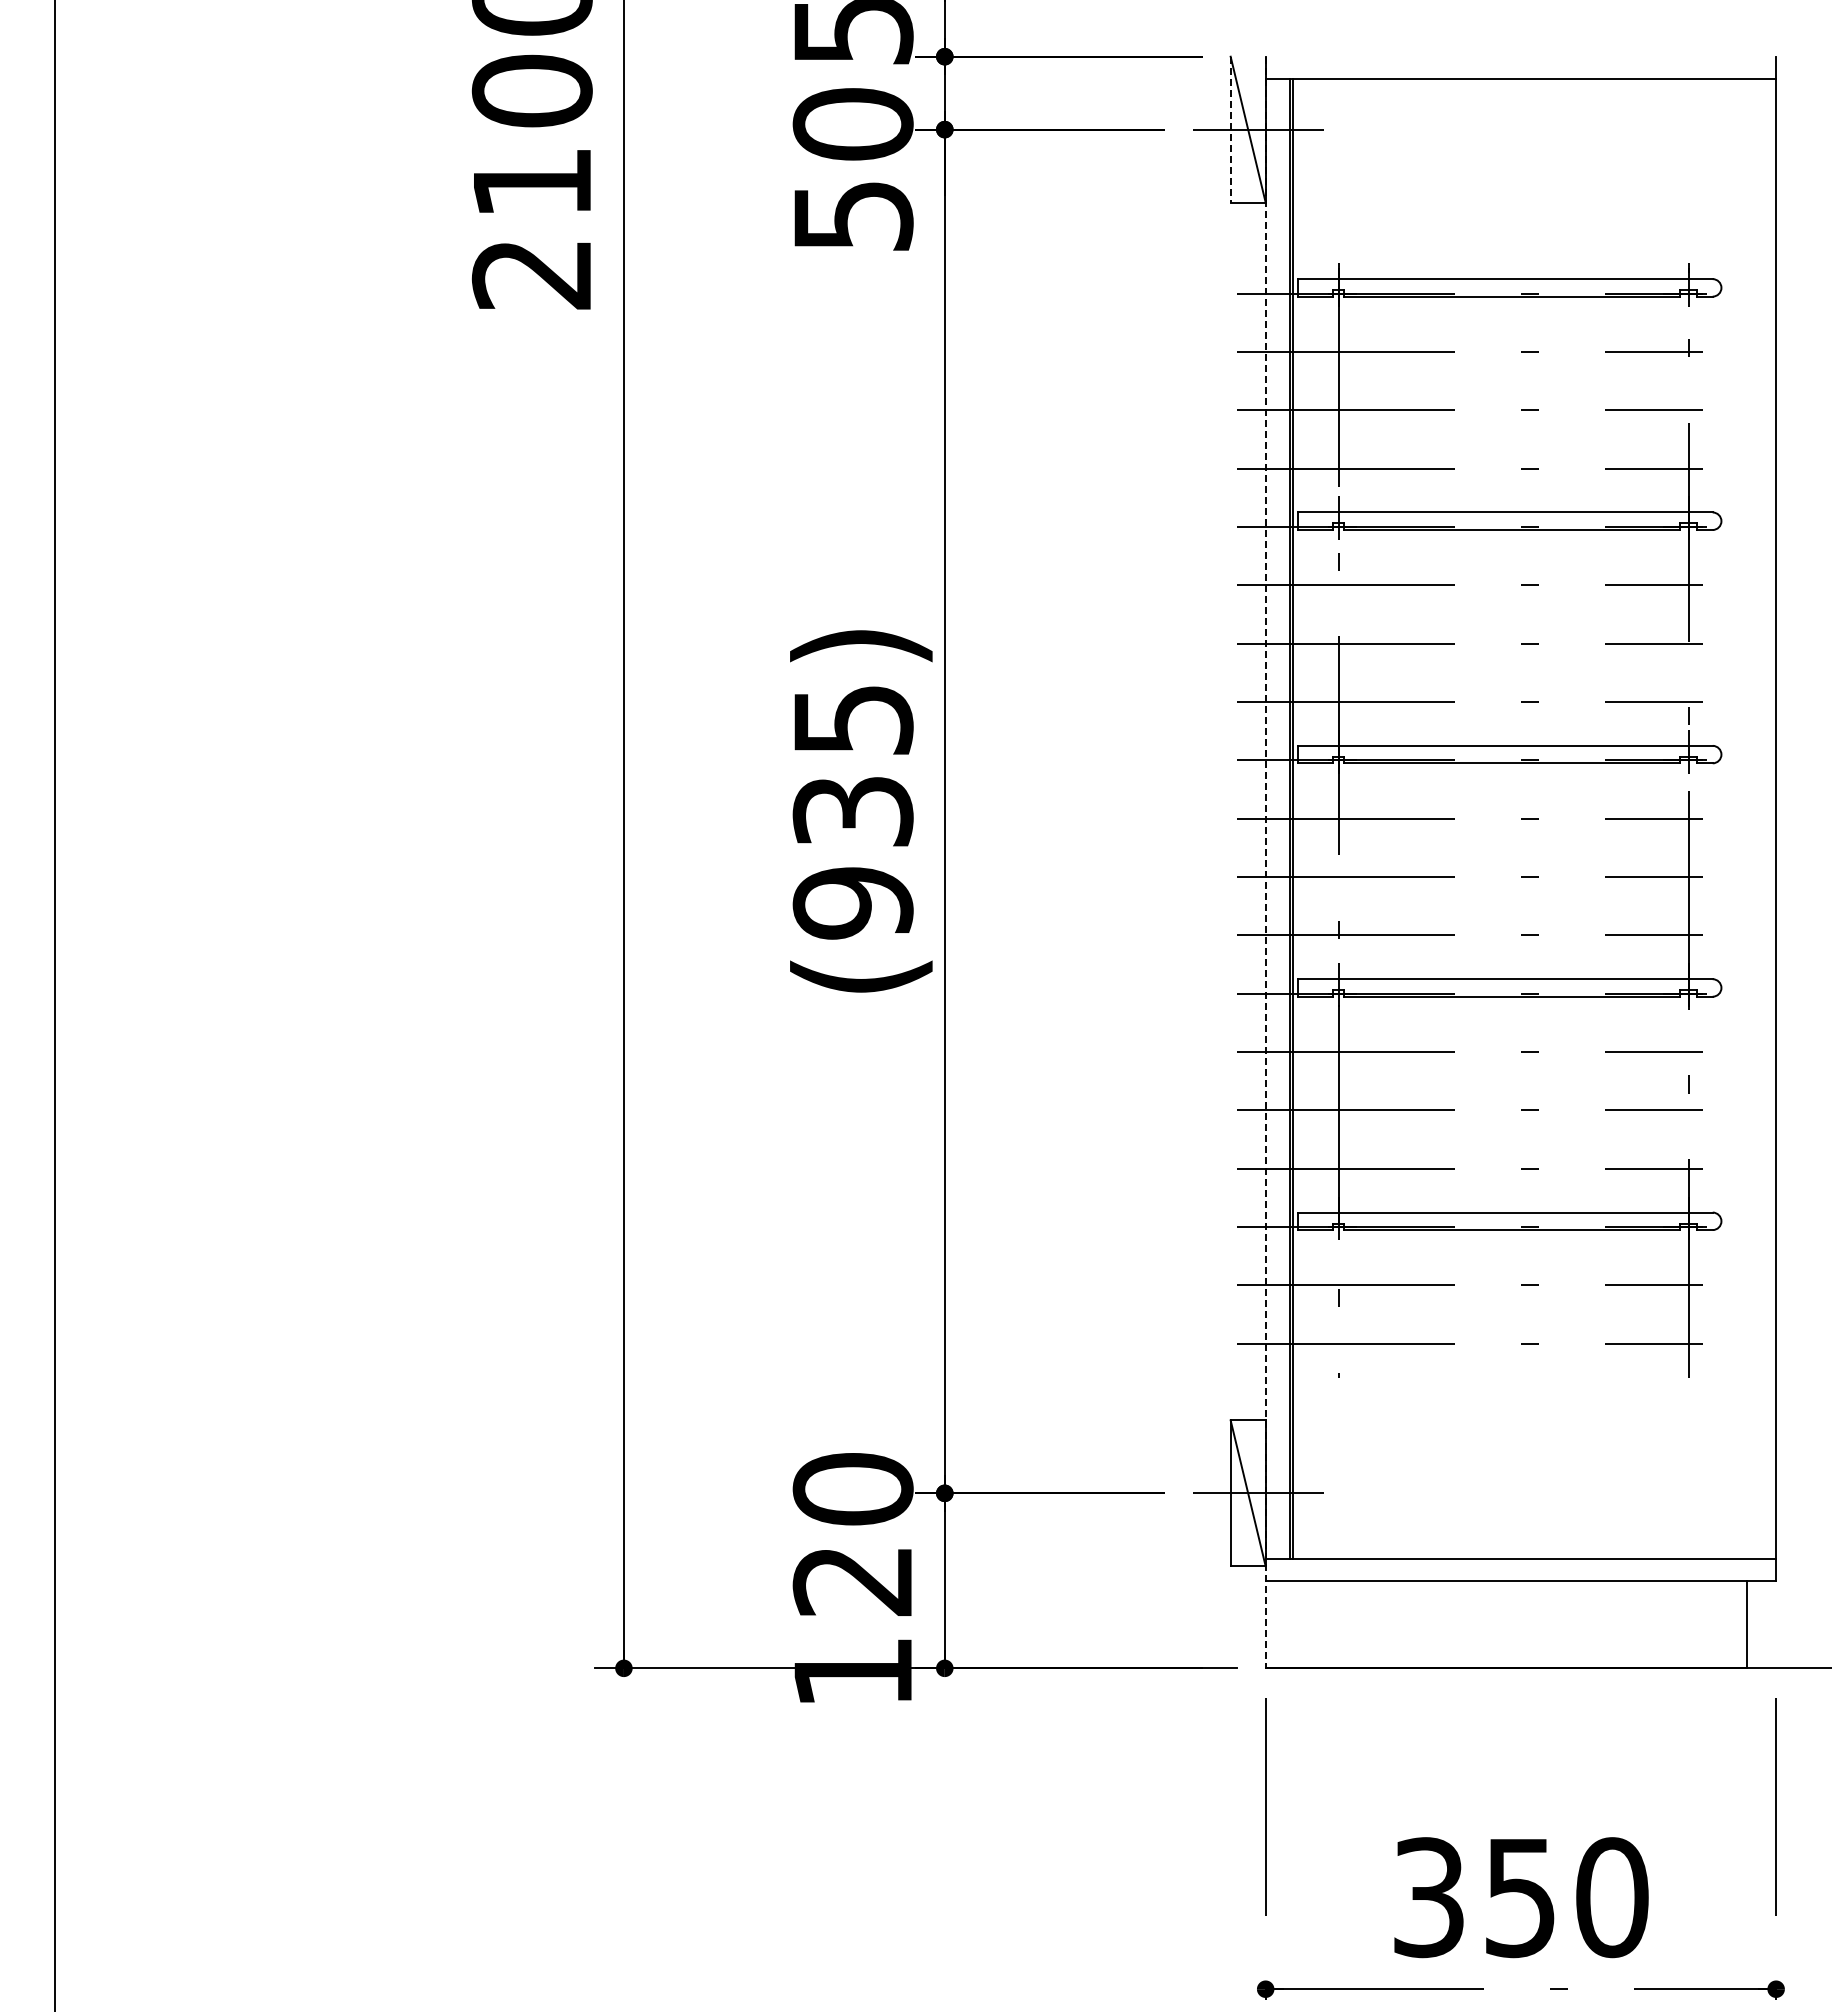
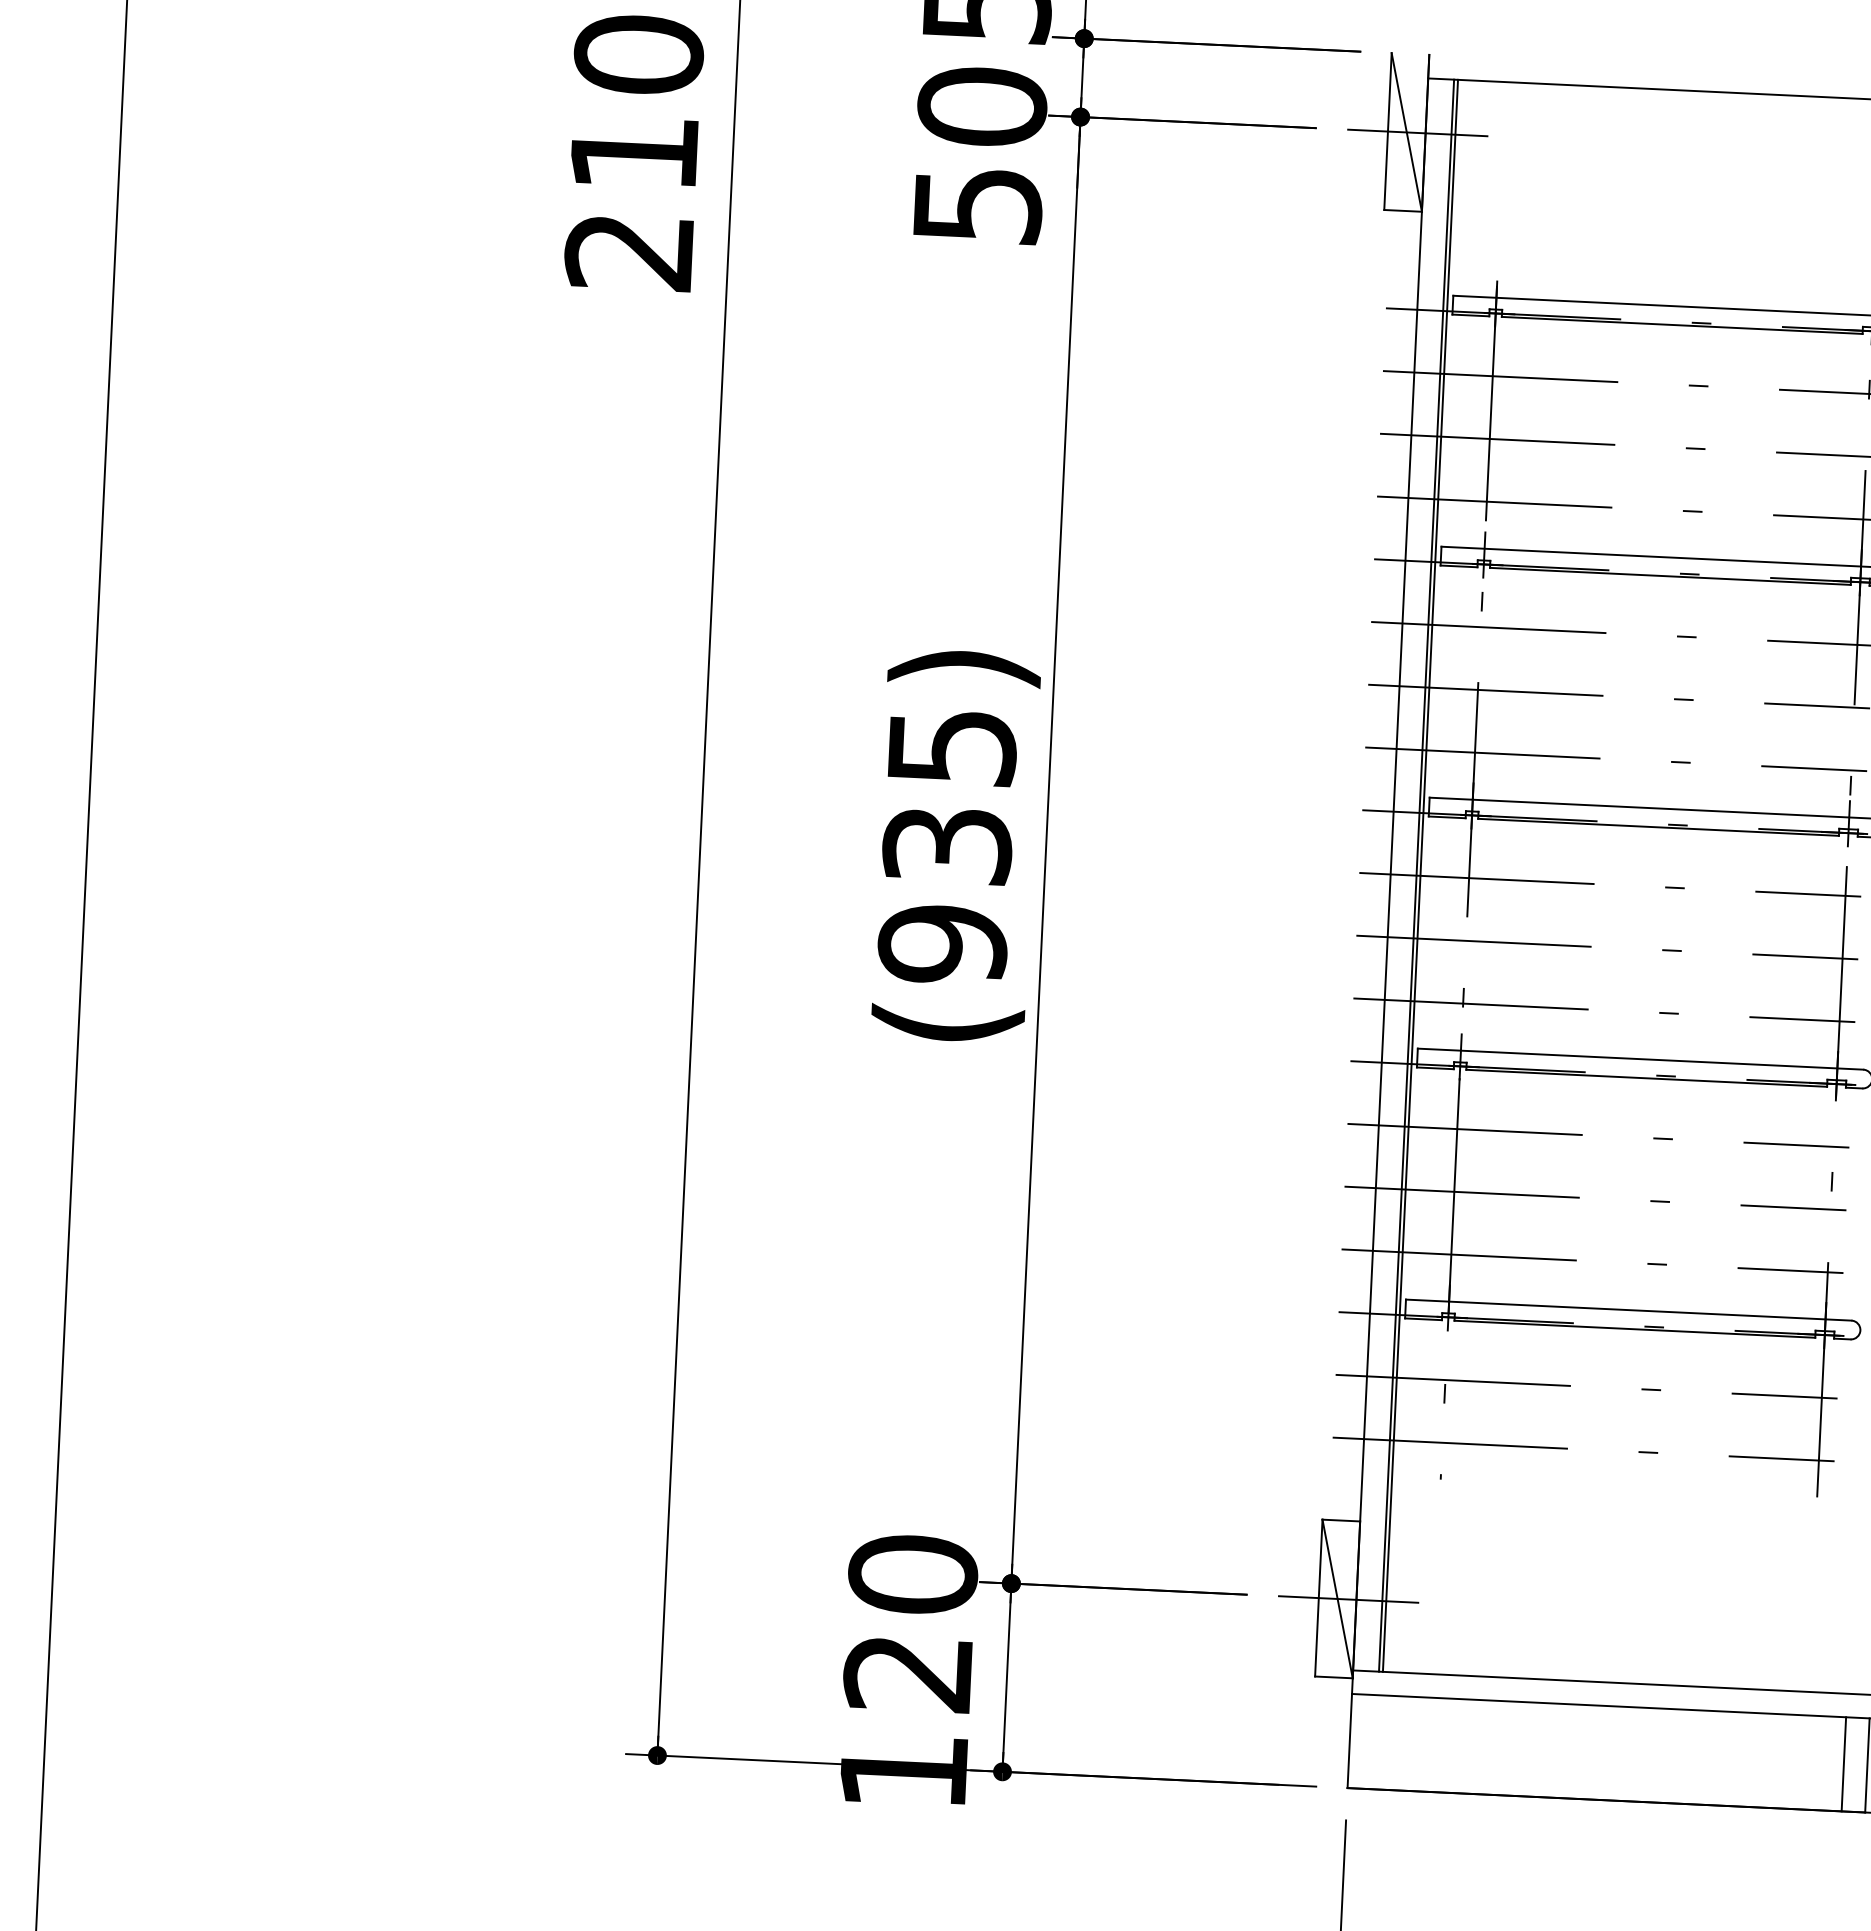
line: (1230, 129) -> (1387, 131), dashed -> solid
line: (1265, 862) -> (1388, 921), dashed -> solid
line: (1725, 1624) -> (1844, 1764), added

